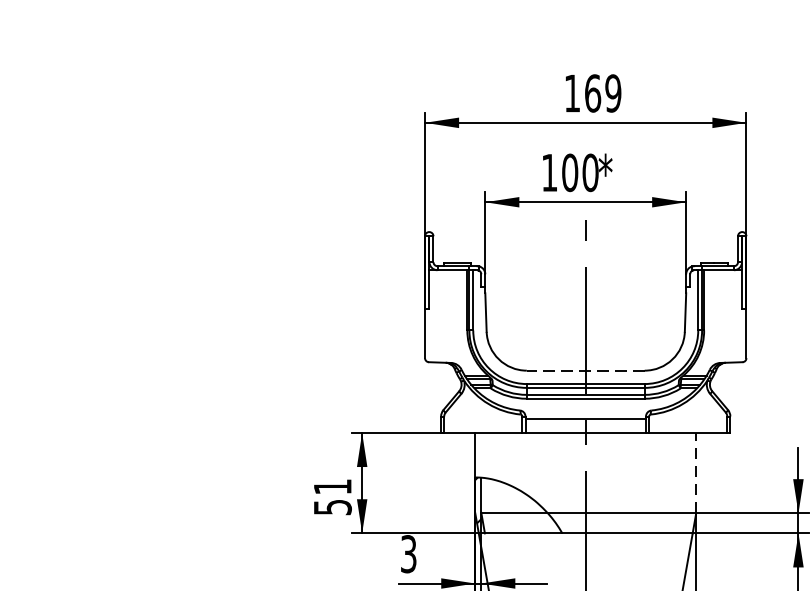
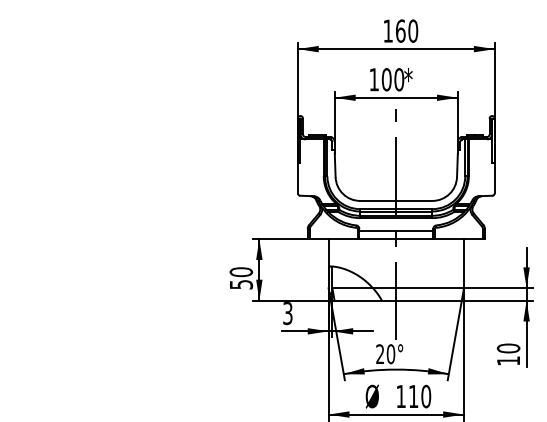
text: (613, 92) -> (413, 30), 169 -> 160
line: (584, 369) -> (395, 200), dashed -> solid
line: (697, 472) -> (464, 263), dashed -> solid
text: (333, 487) -> (241, 272), 51 -> 50

